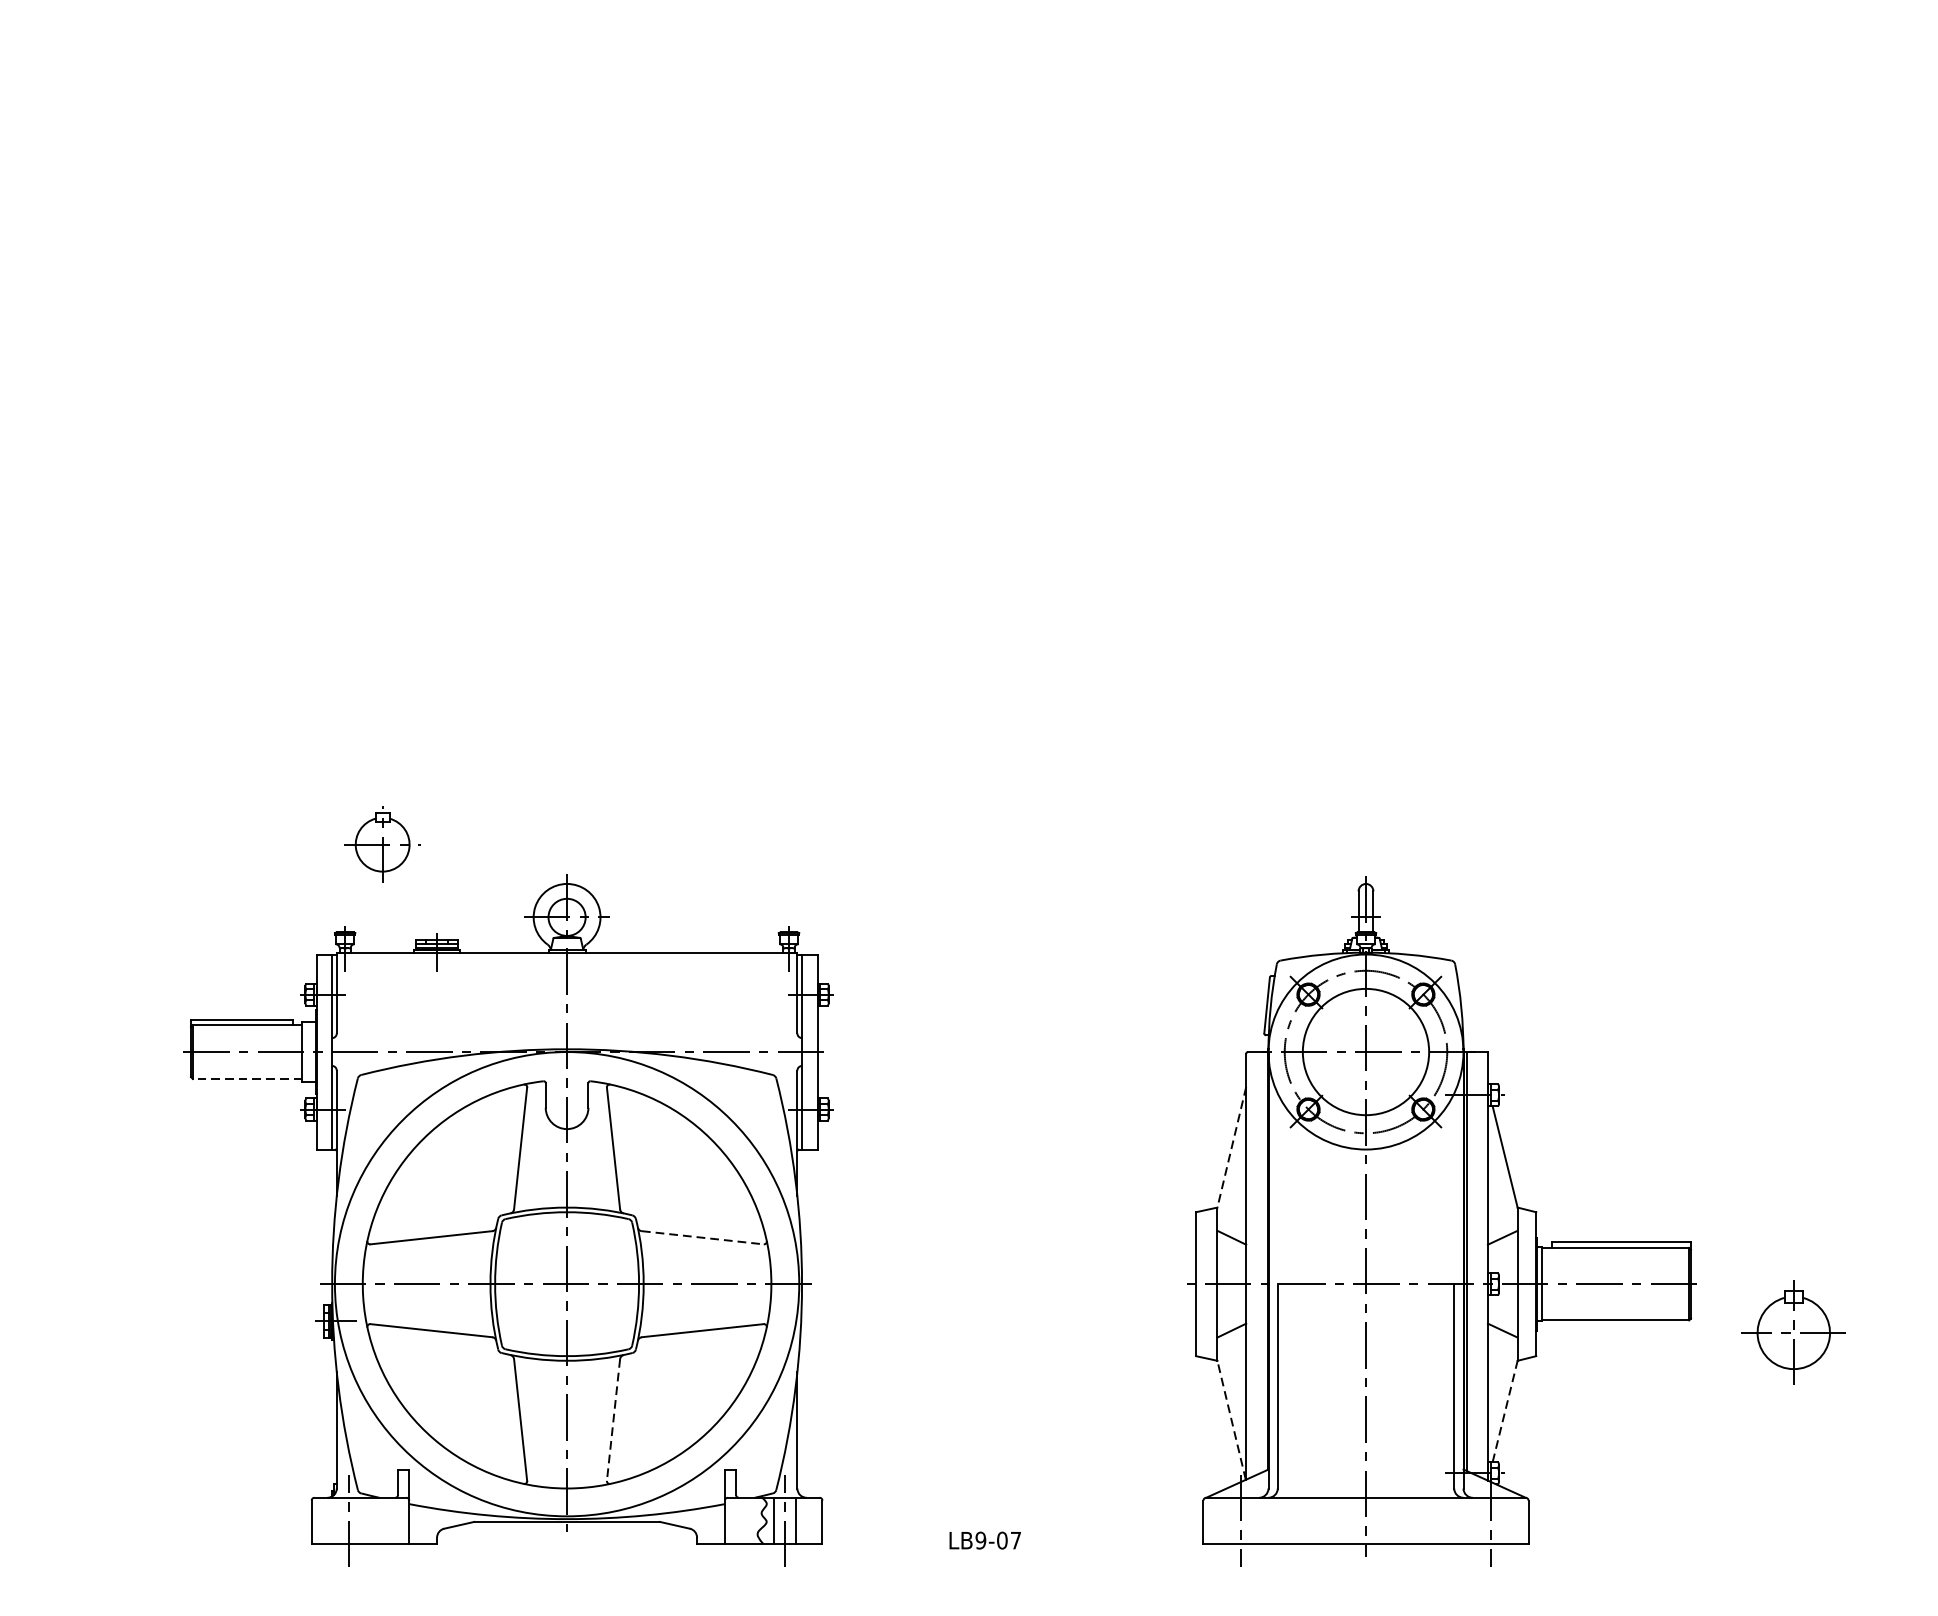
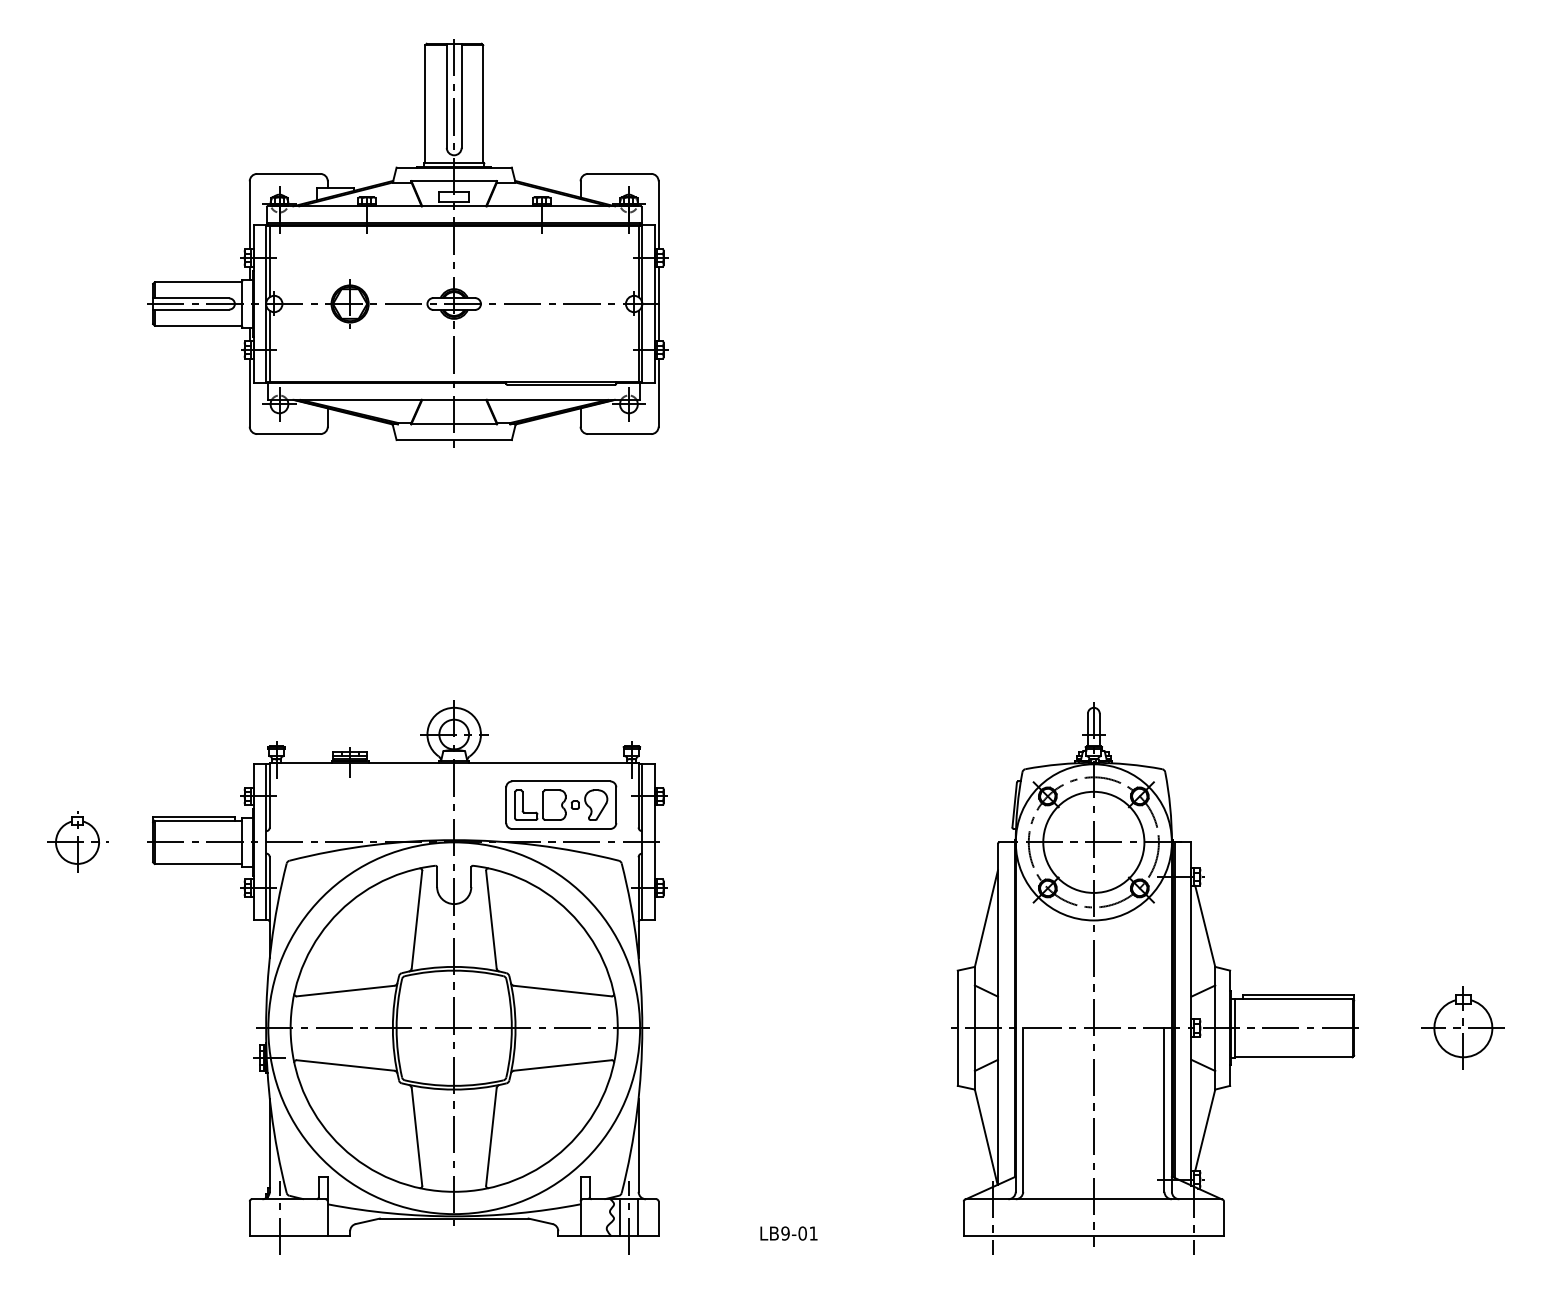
part: (508, 304) -> (407, 243), added
part: (382, 843) -> (77, 841), moved
part: (701, 1004) -> (561, 804), added
line: (247, 1078) -> (198, 863), dashed -> solid
line: (1231, 1147) -> (986, 918), dashed -> solid
line: (703, 1238) -> (563, 991), dashed -> solid
part: (1792, 1331) -> (1462, 1027), moved
line: (1505, 1411) -> (1205, 1130), dashed -> solid
line: (613, 1420) -> (491, 1137), dashed -> solid
line: (1231, 1420) -> (986, 1137), dashed -> solid
text: (1015, 1540) -> (813, 1233), LB9-07 -> LB9-01

